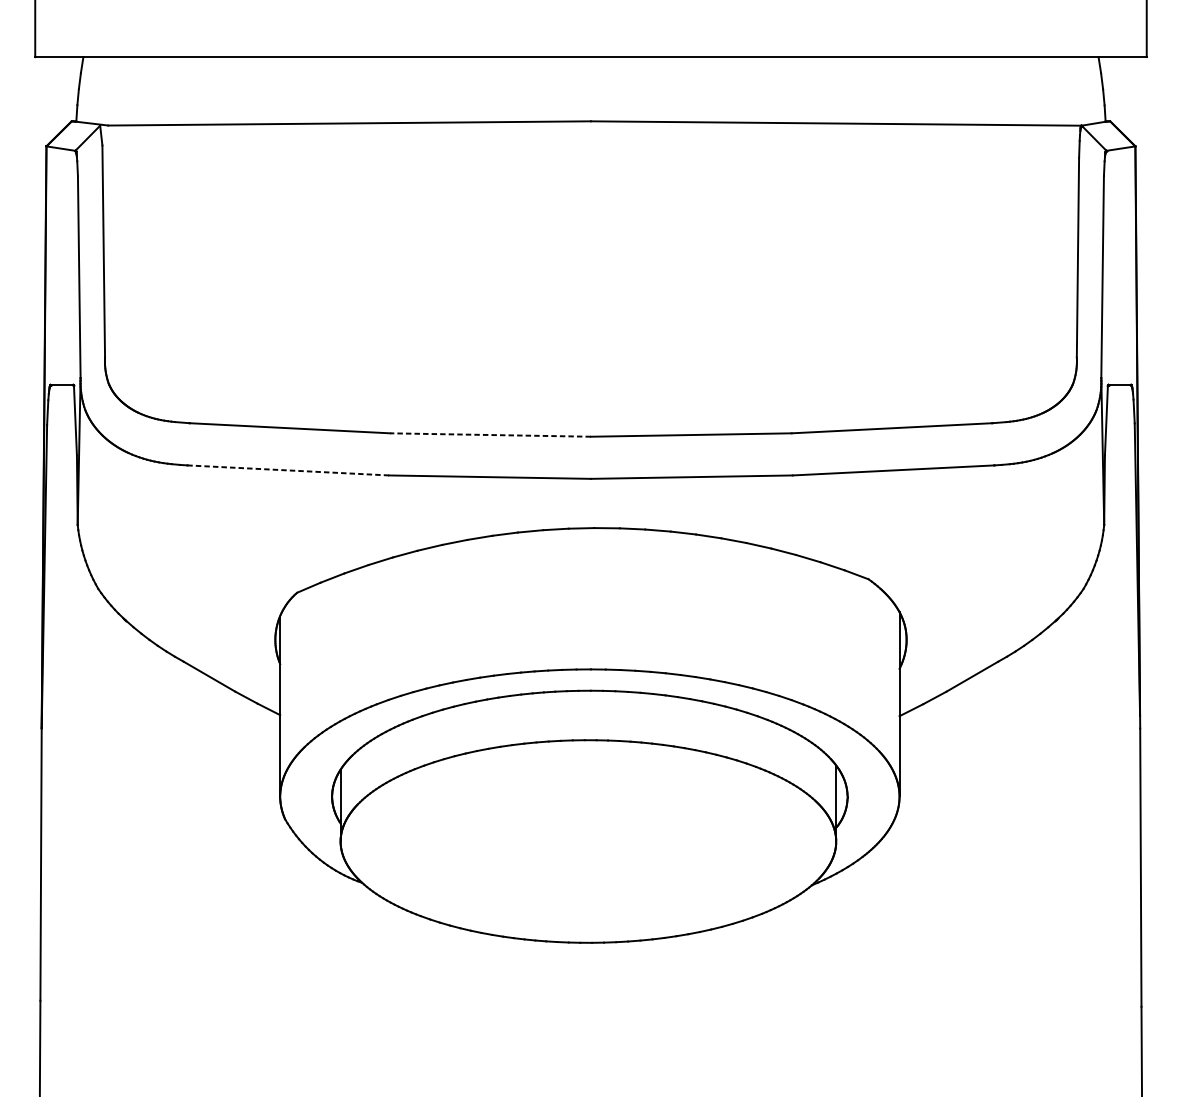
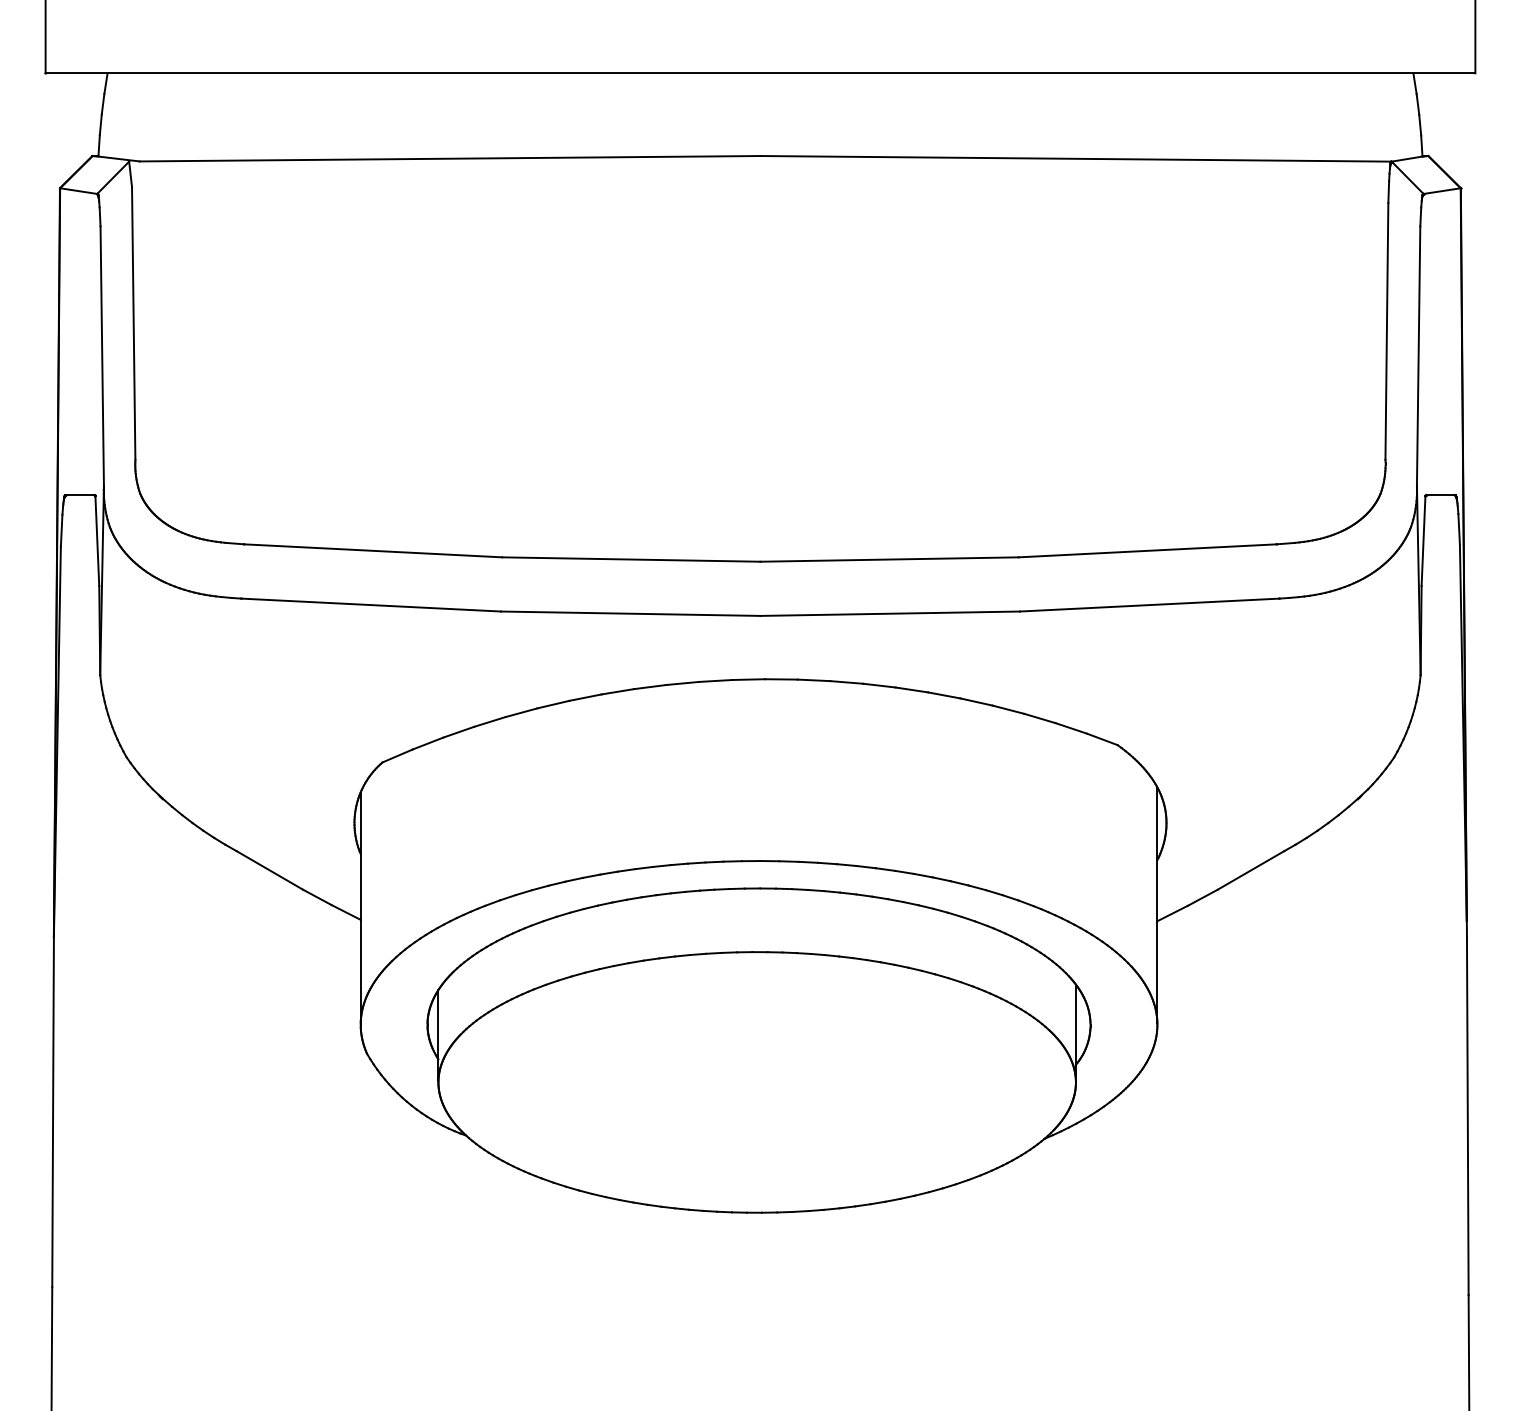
line: (489, 434) -> (630, 559), dashed -> solid
line: (288, 470) -> (371, 605), dashed -> solid

